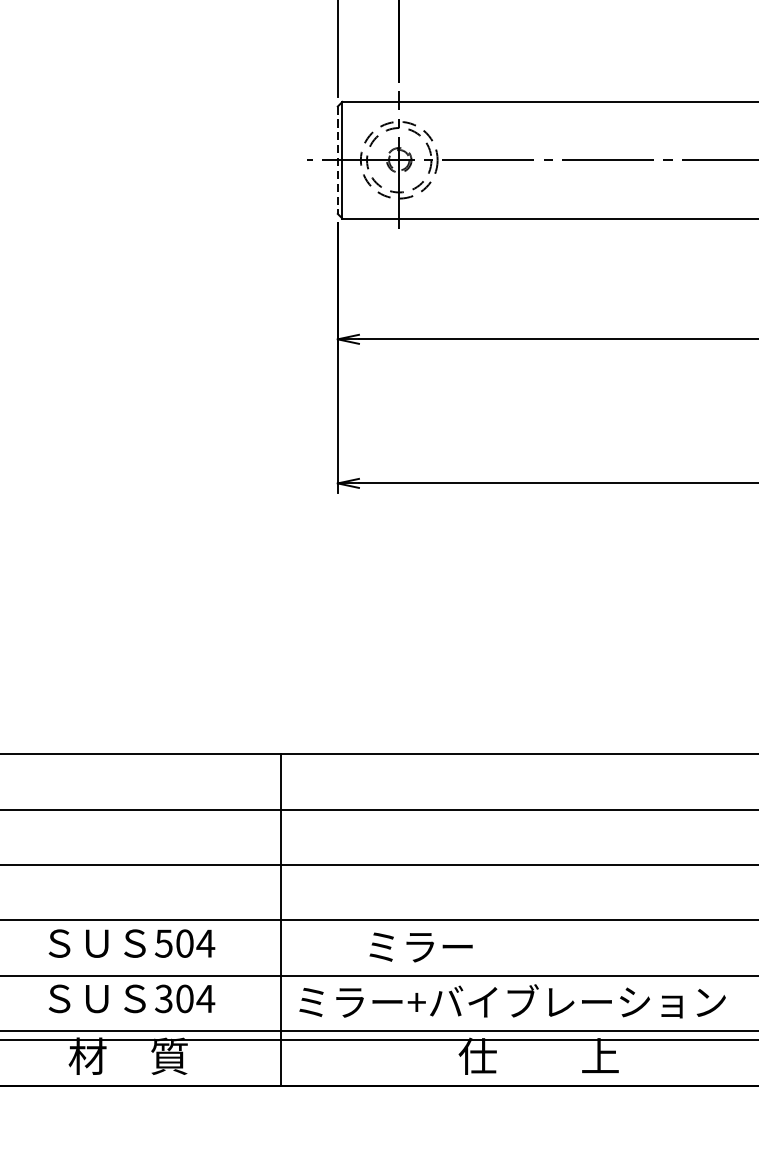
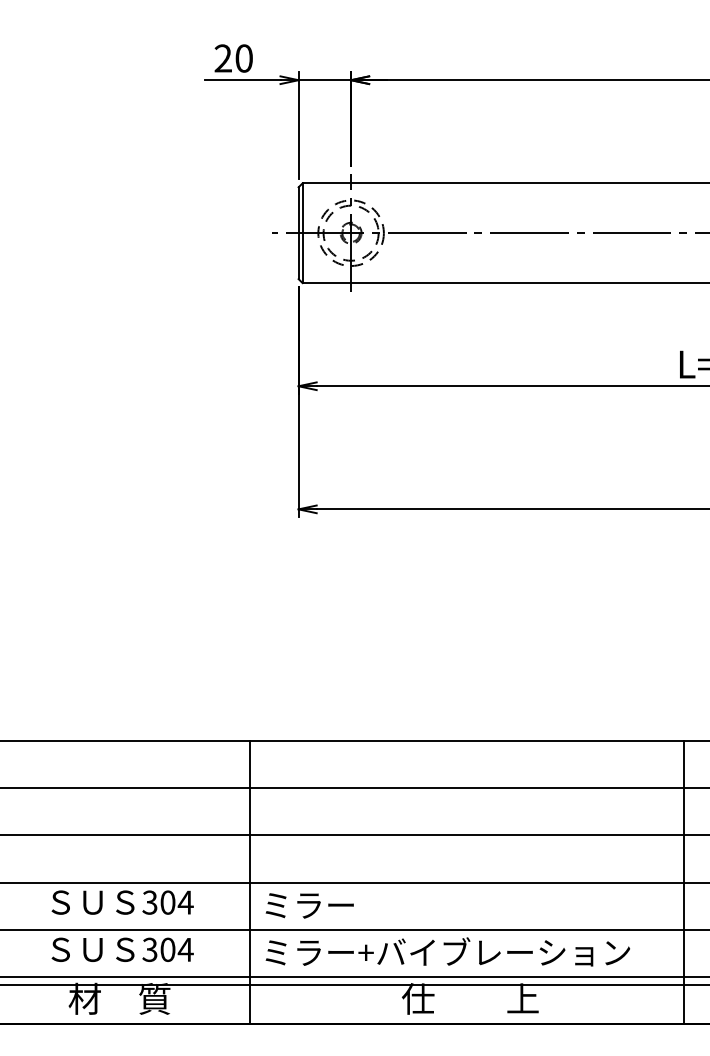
line: (337, 160) -> (298, 233), dashed -> solid
text: (164, 943) -> (150, 902), 504 -> 304
text: (420, 947) -> (309, 905), moved

